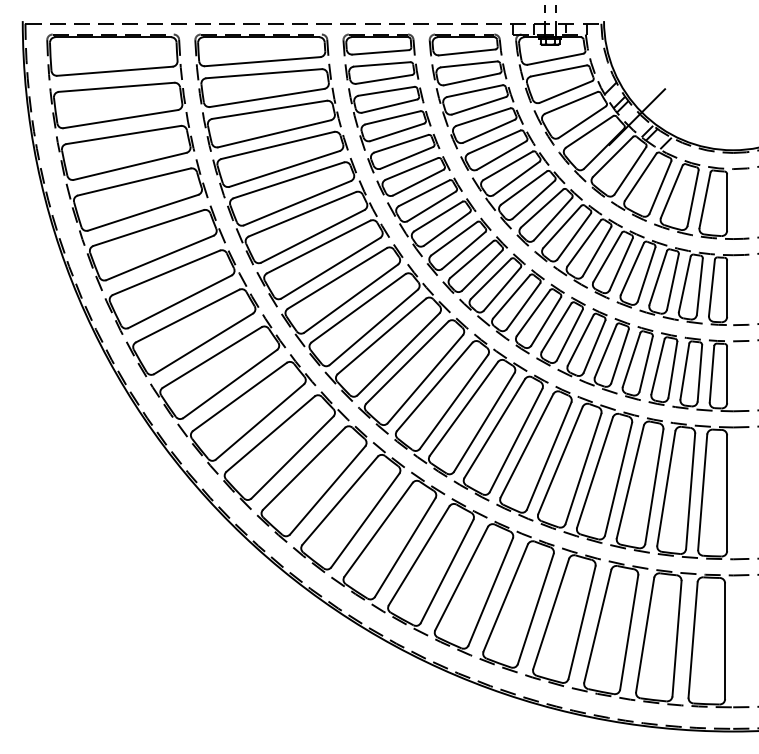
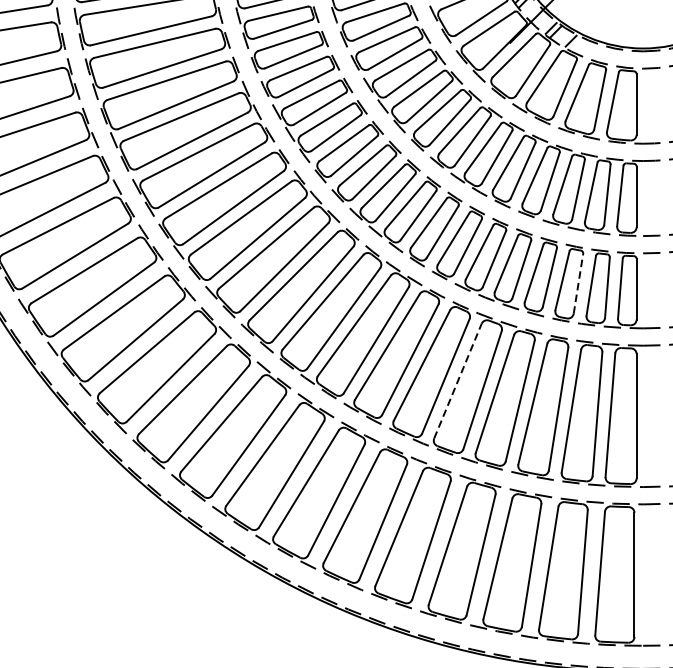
line: (672, 369) -> (578, 283), solid -> dashed
line: (560, 460) -> (457, 381), solid -> dashed

